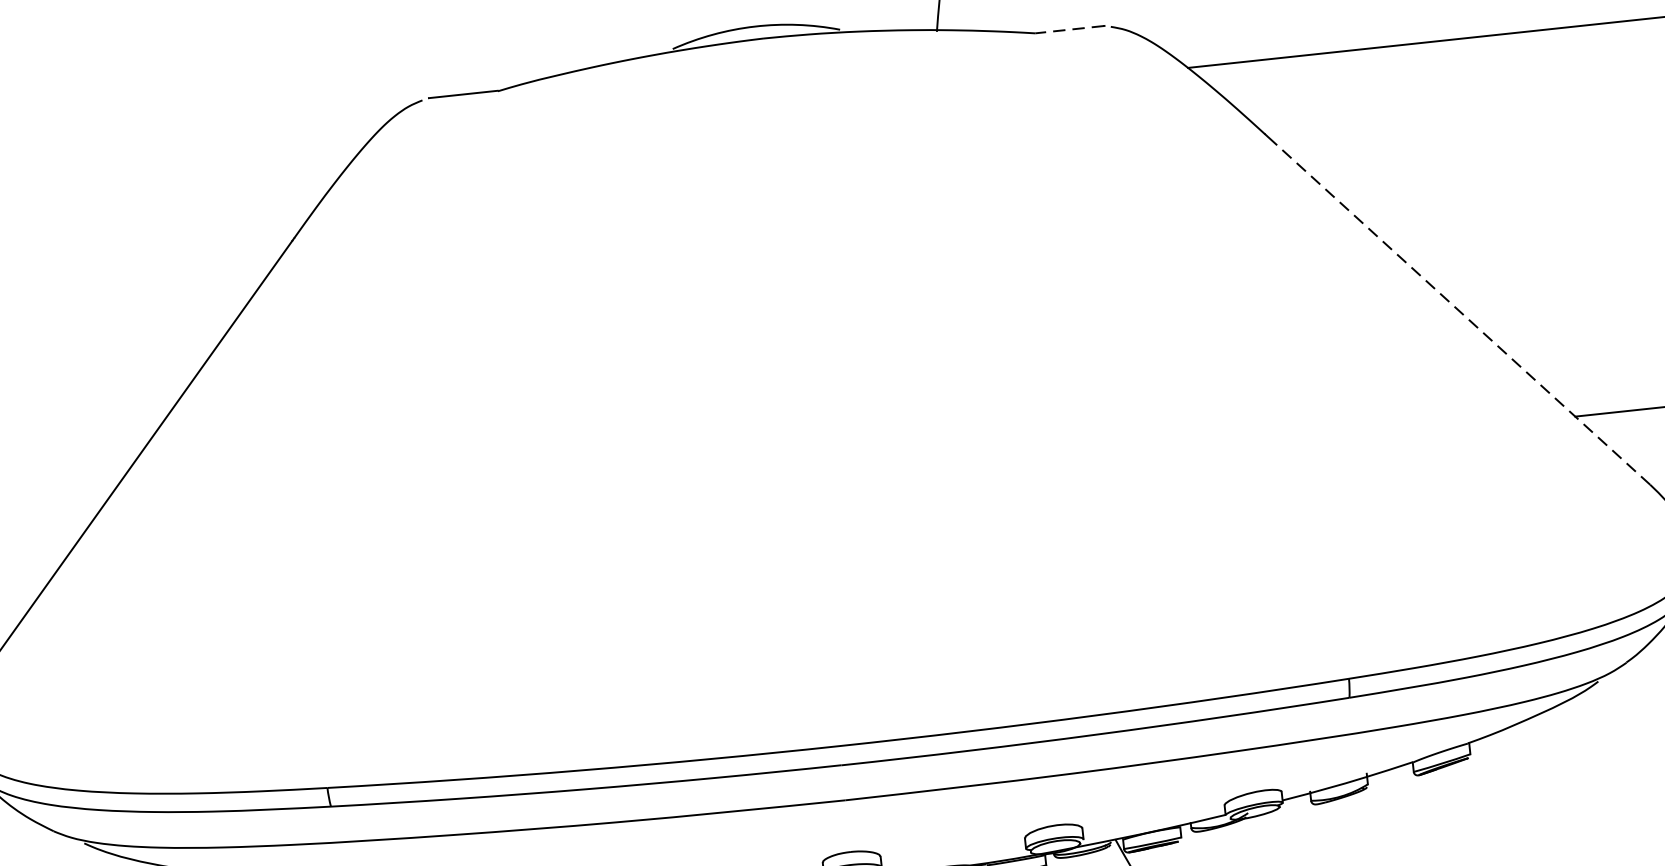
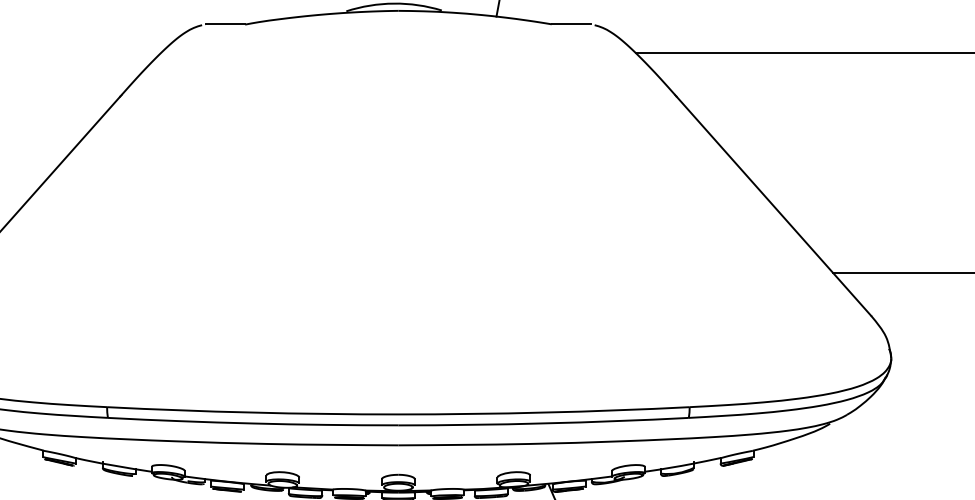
line: (1070, 29) -> (571, 24), dashed -> solid
line: (1458, 311) -> (773, 206), dashed -> solid

